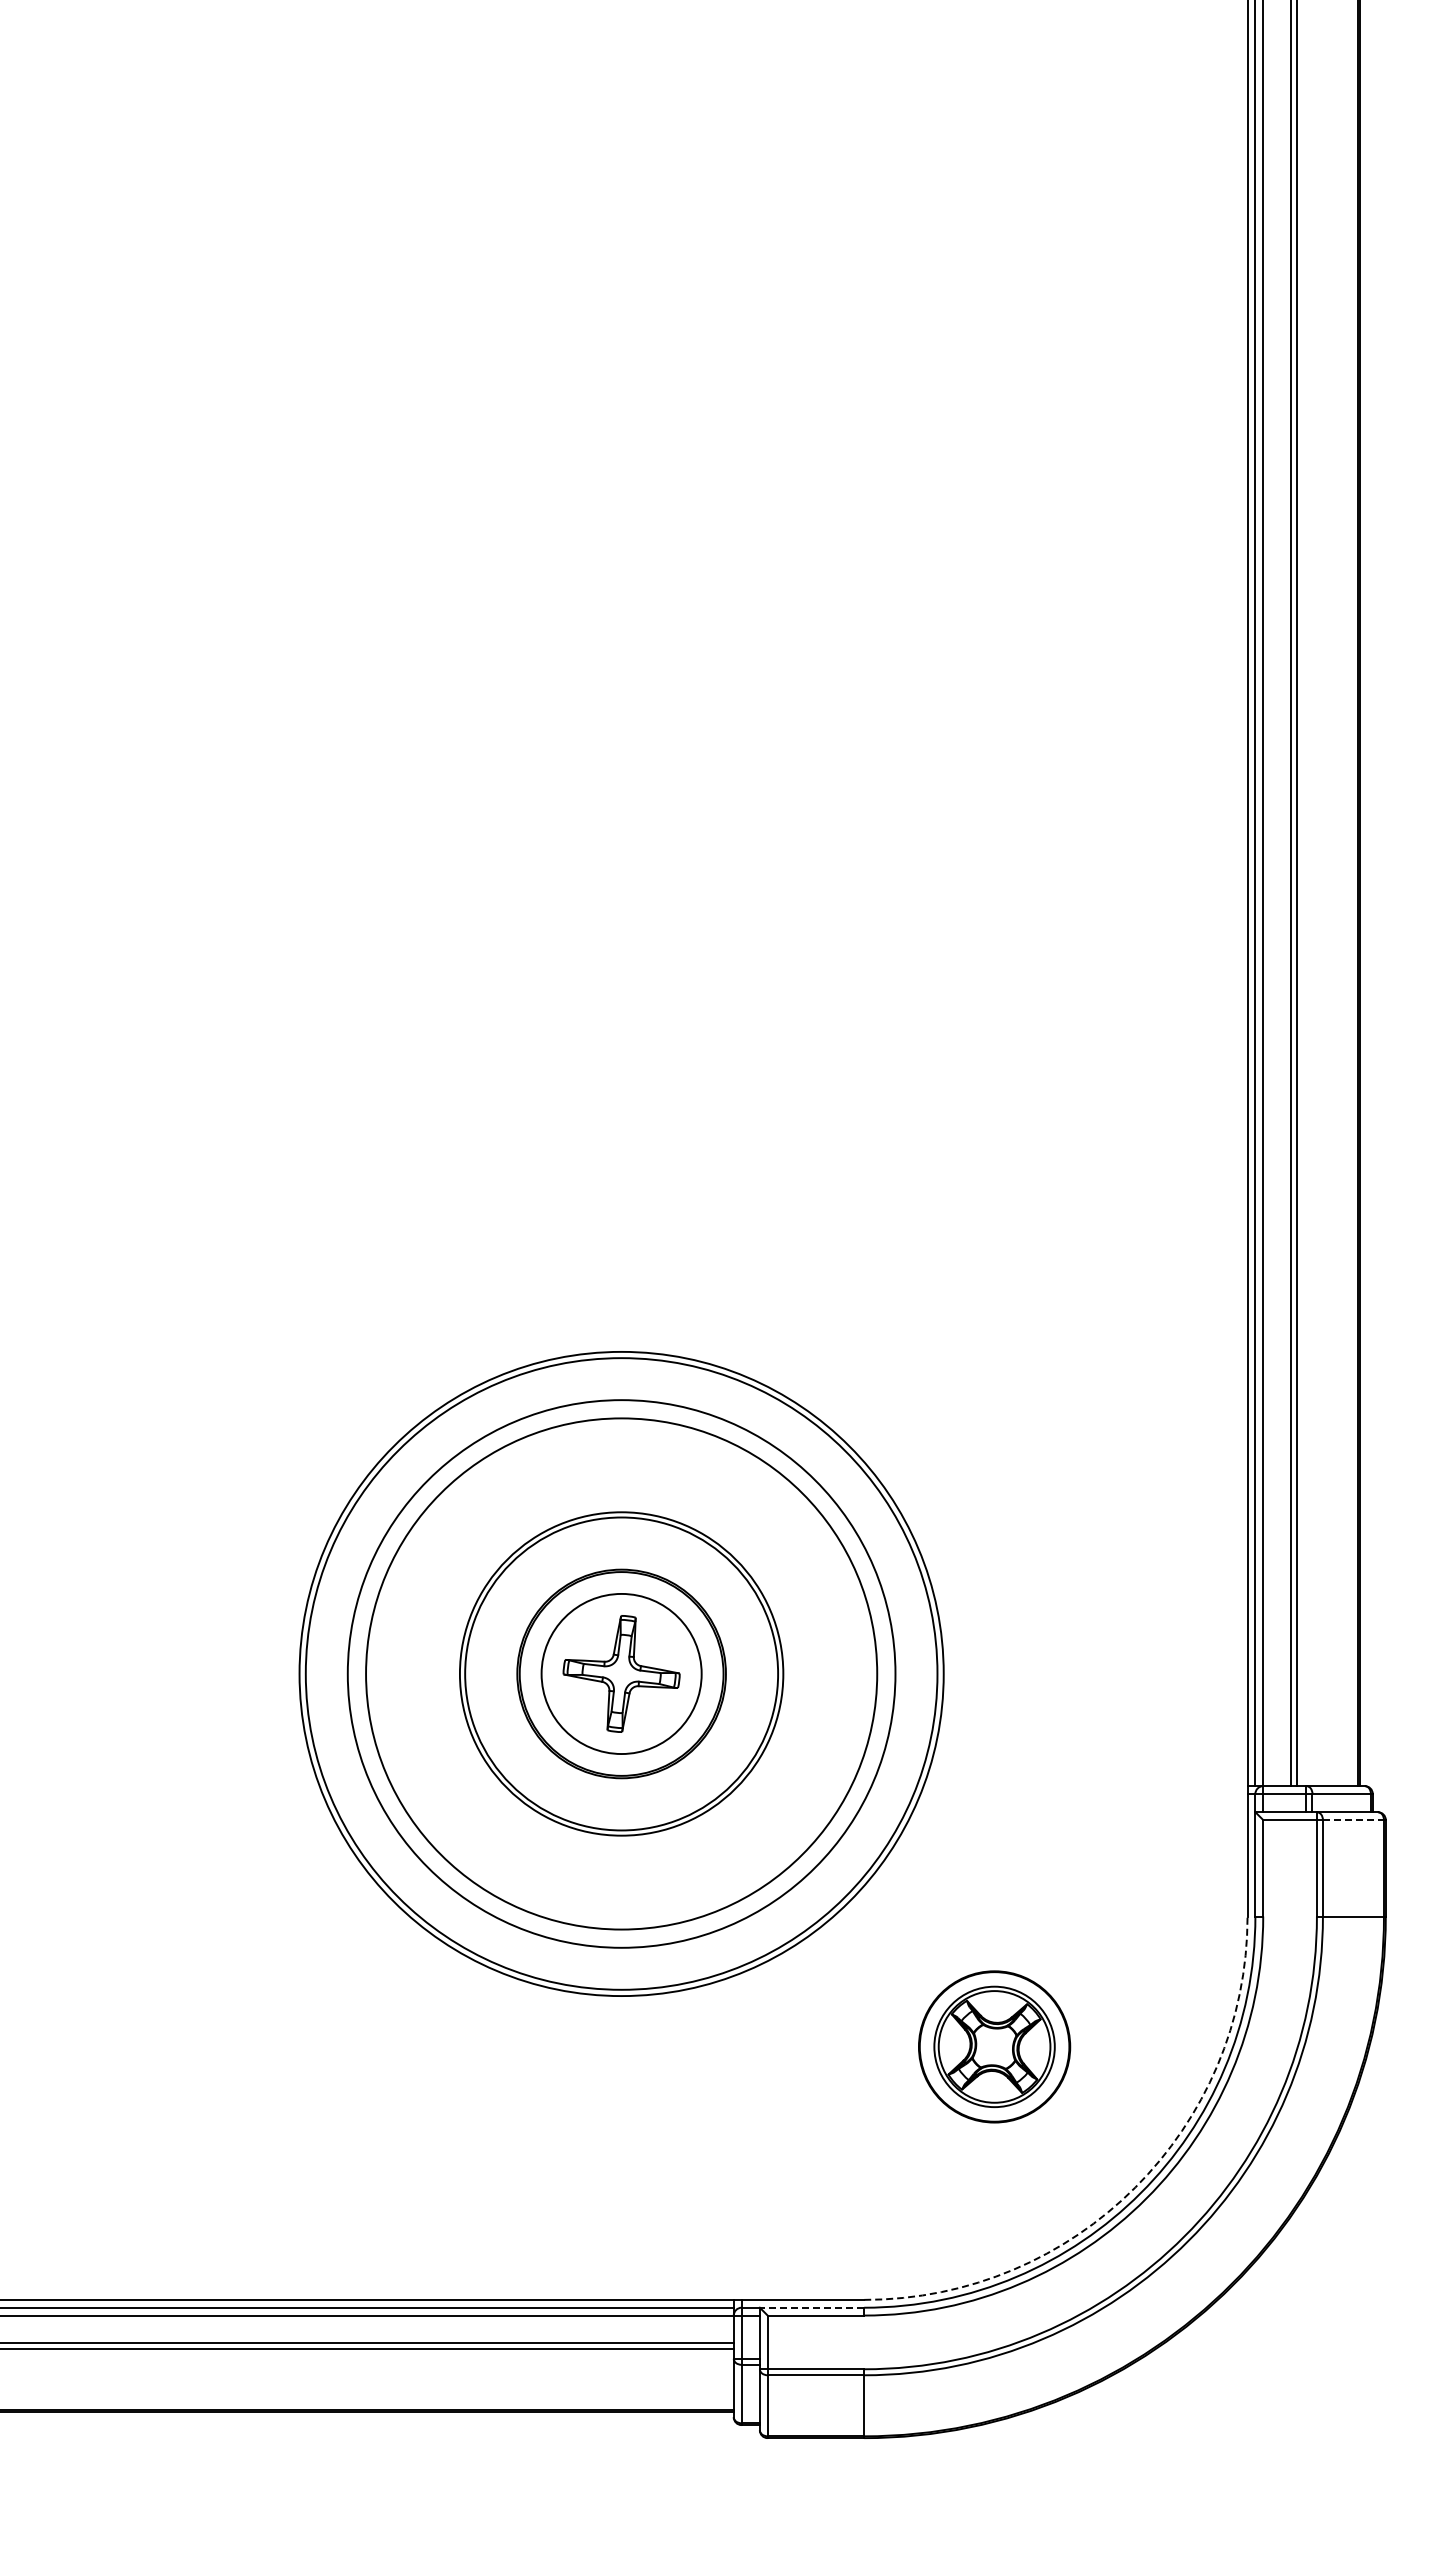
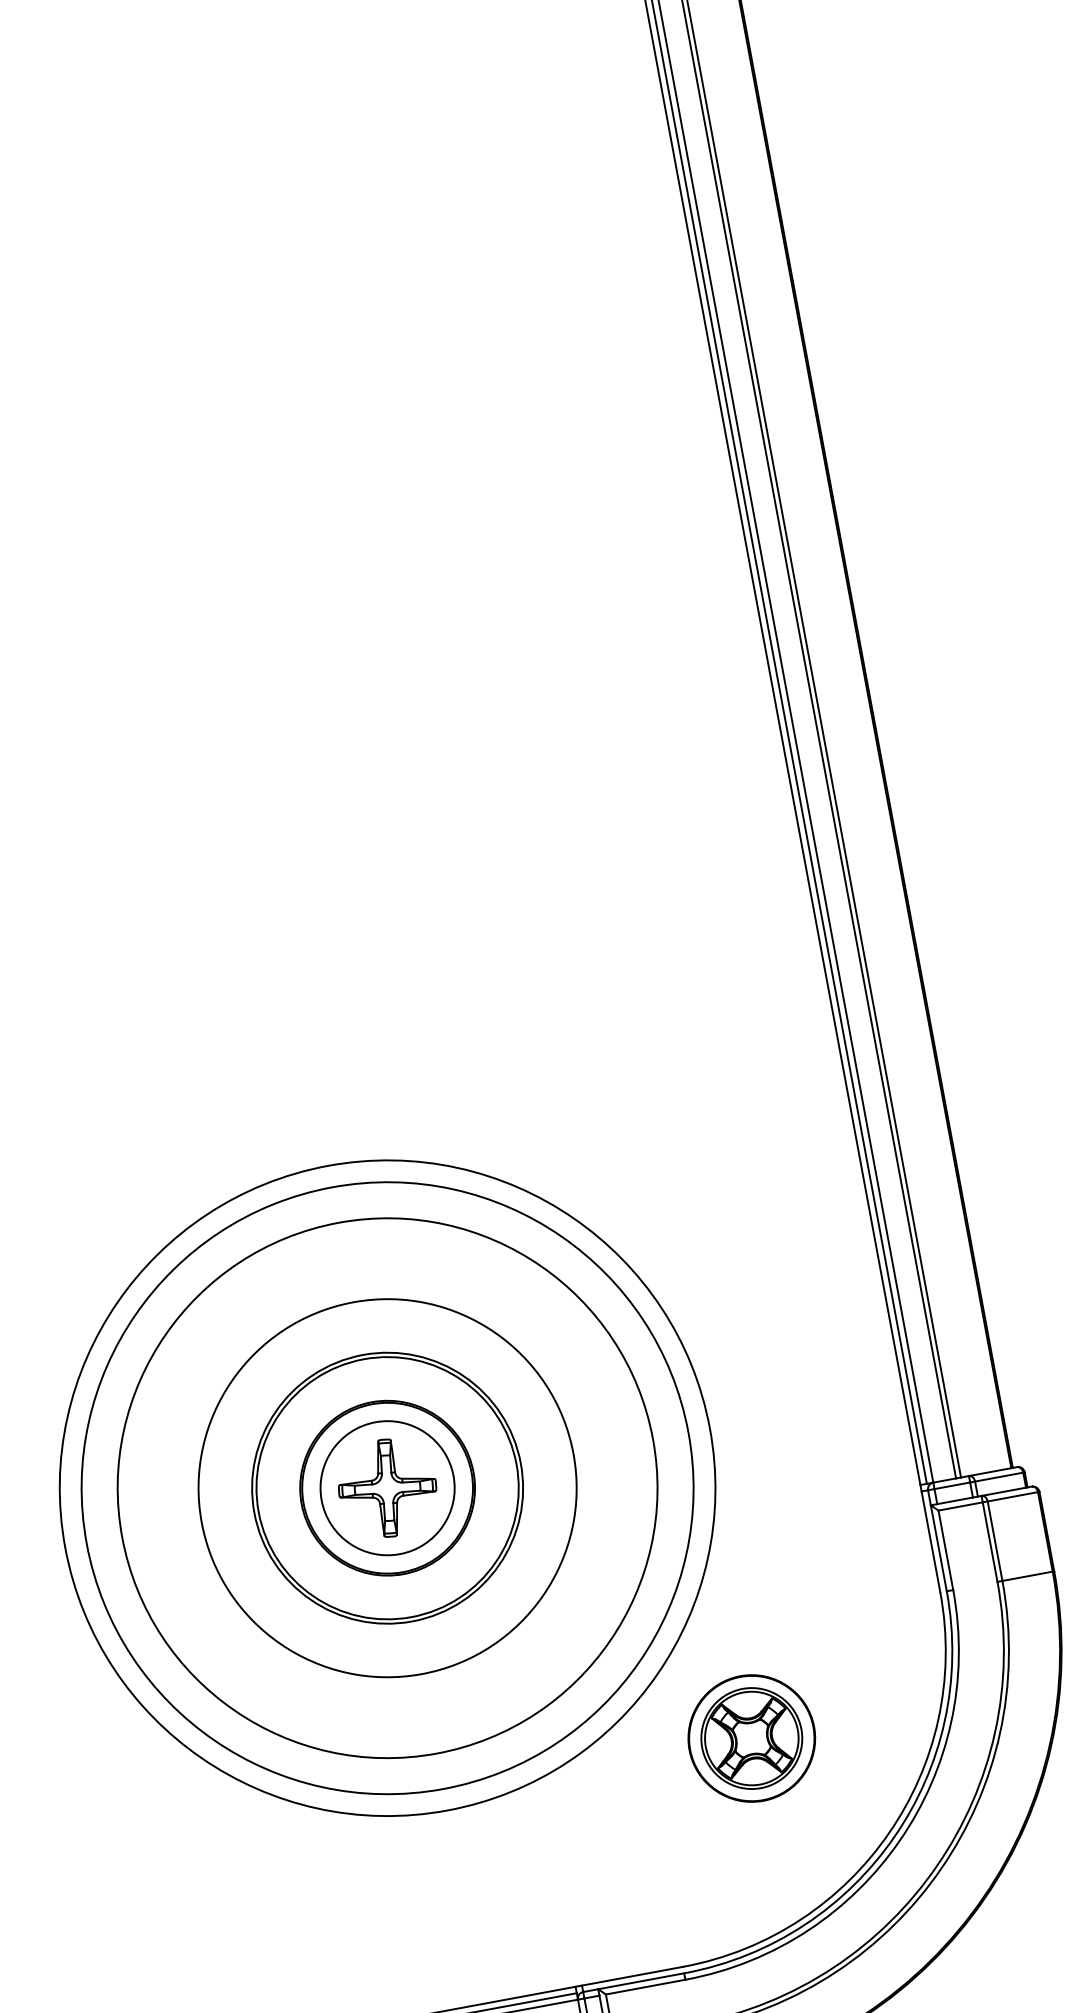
circle: (621, 1673) -> (387, 1487), size x0.71
circle: (621, 1673) -> (387, 1487), size x1.43
circle: (621, 1673) -> (387, 1487), size x1.43
line: (1353, 1820) -> (1012, 1497), dashed -> solid
arc: (1135, 2187) -> (889, 1832), dashed -> solid
line: (811, 2307) -> (640, 1981), dashed -> solid

